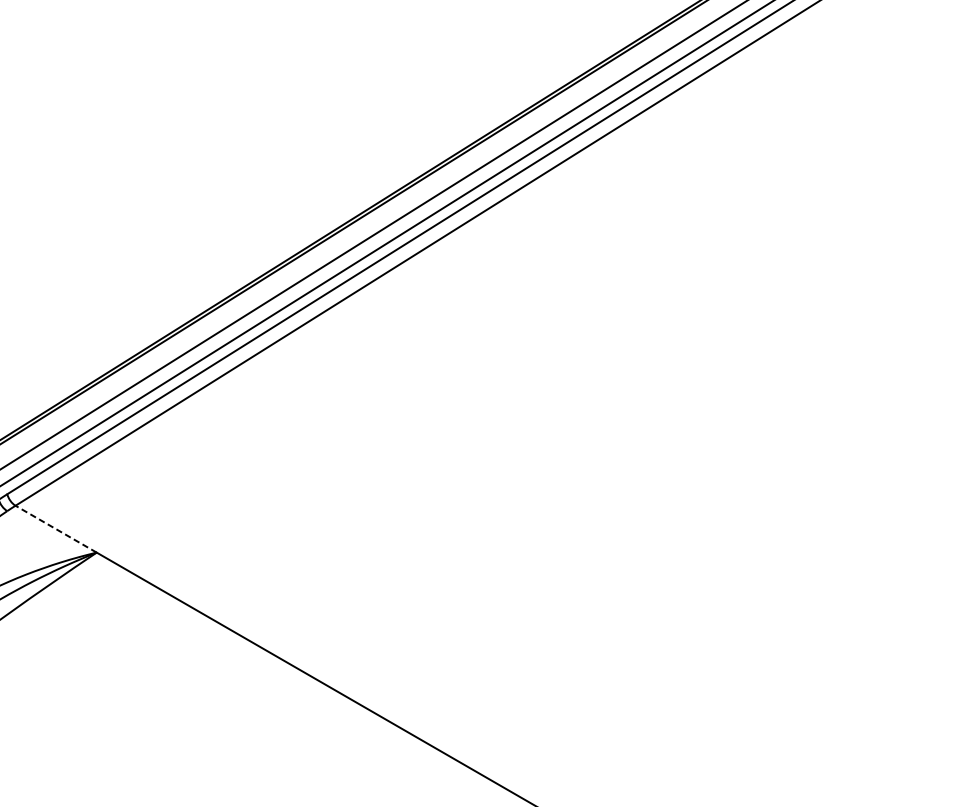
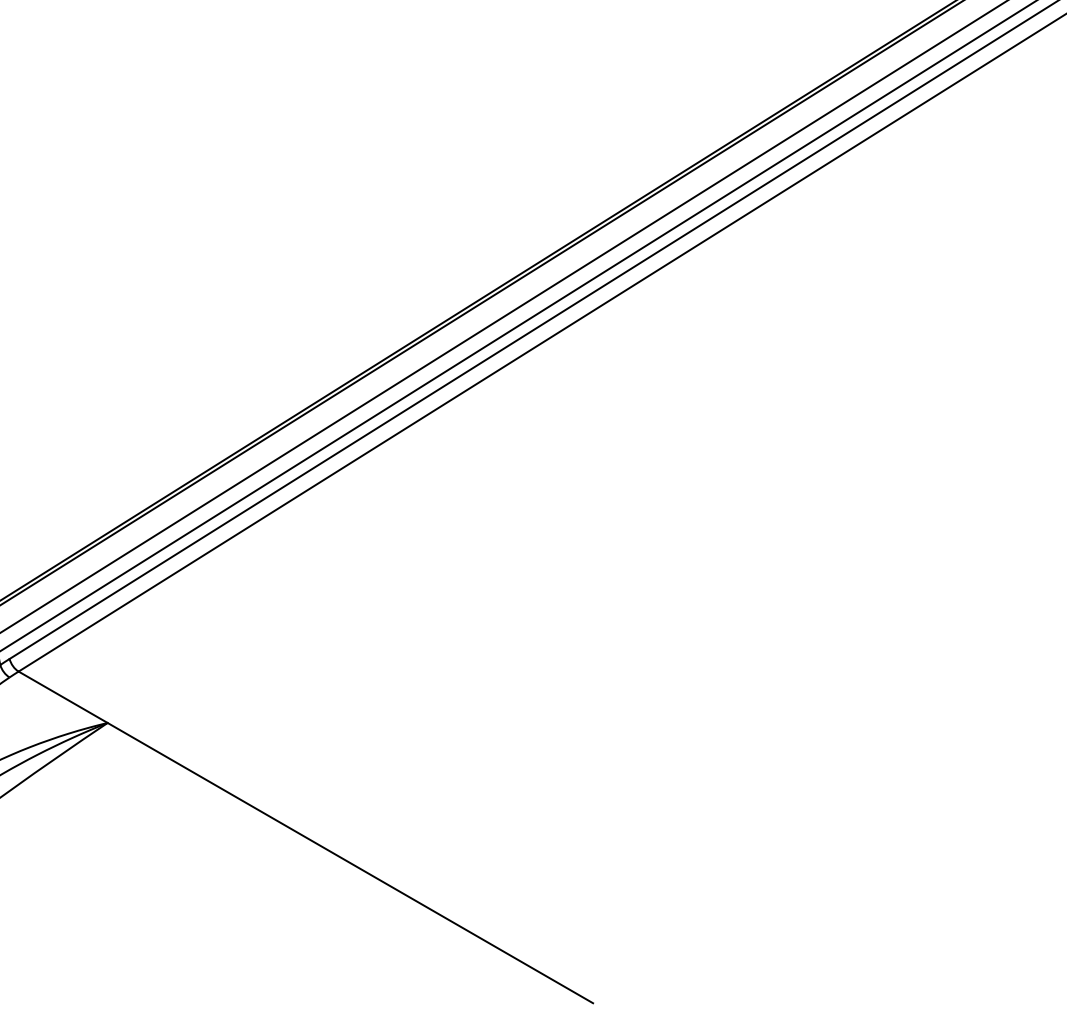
line: (55, 529) -> (62, 697), dashed -> solid

